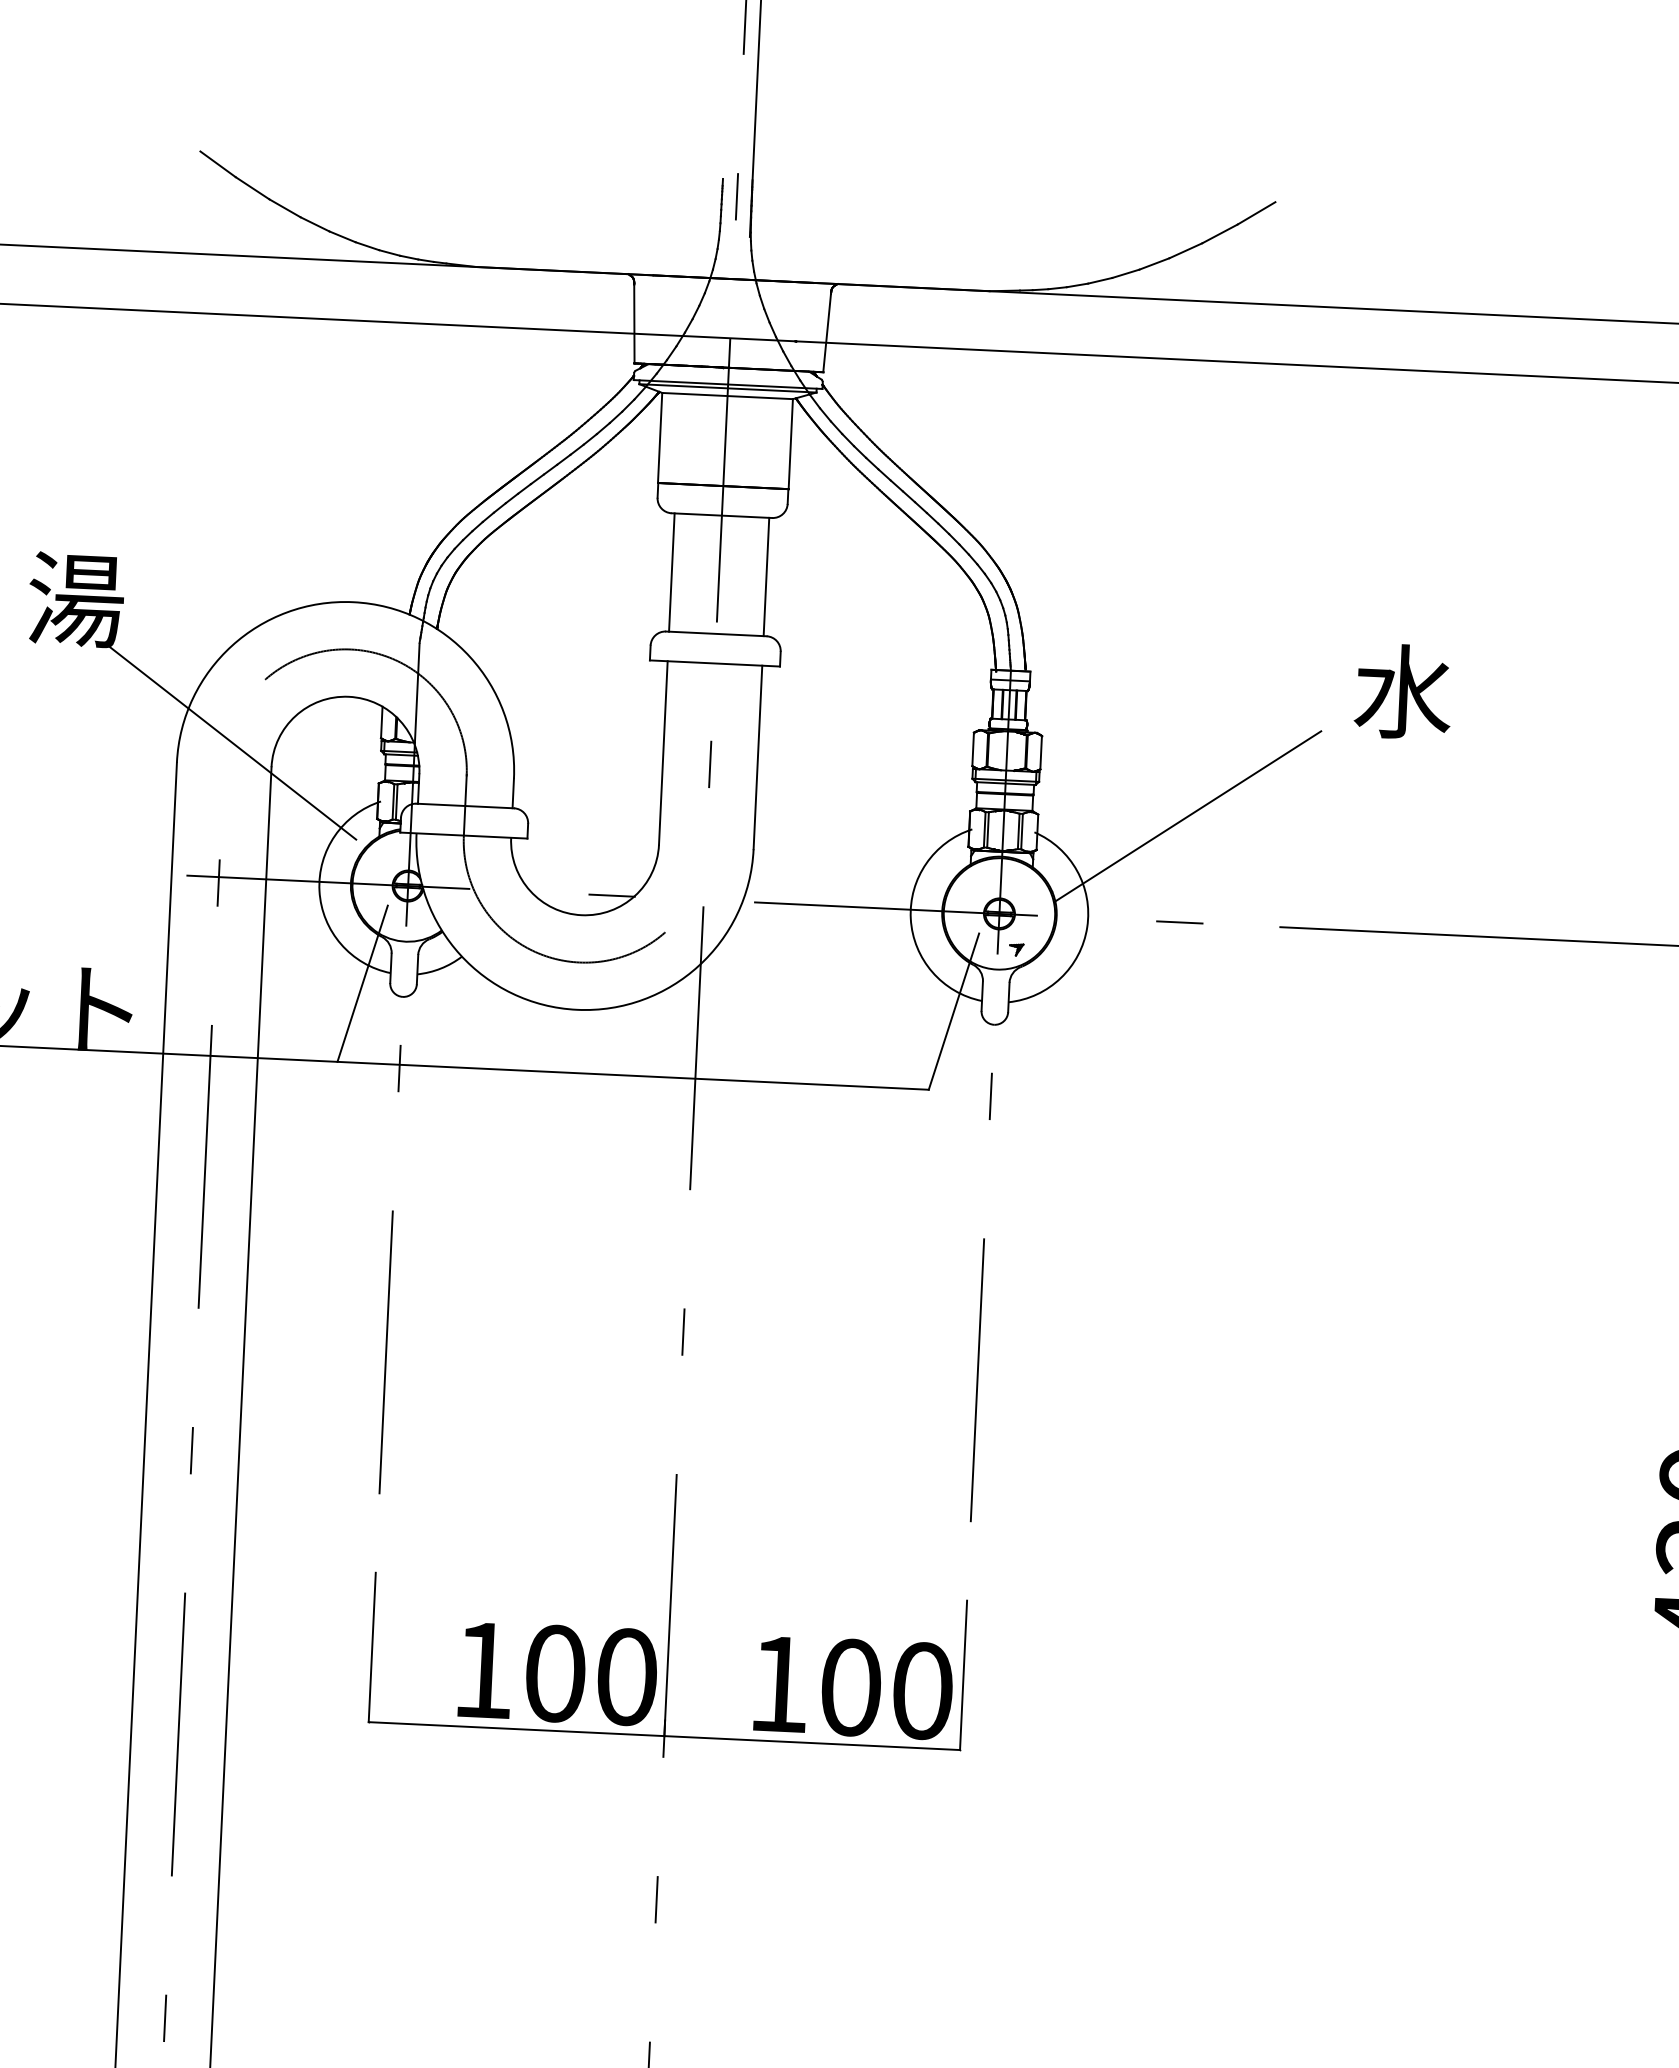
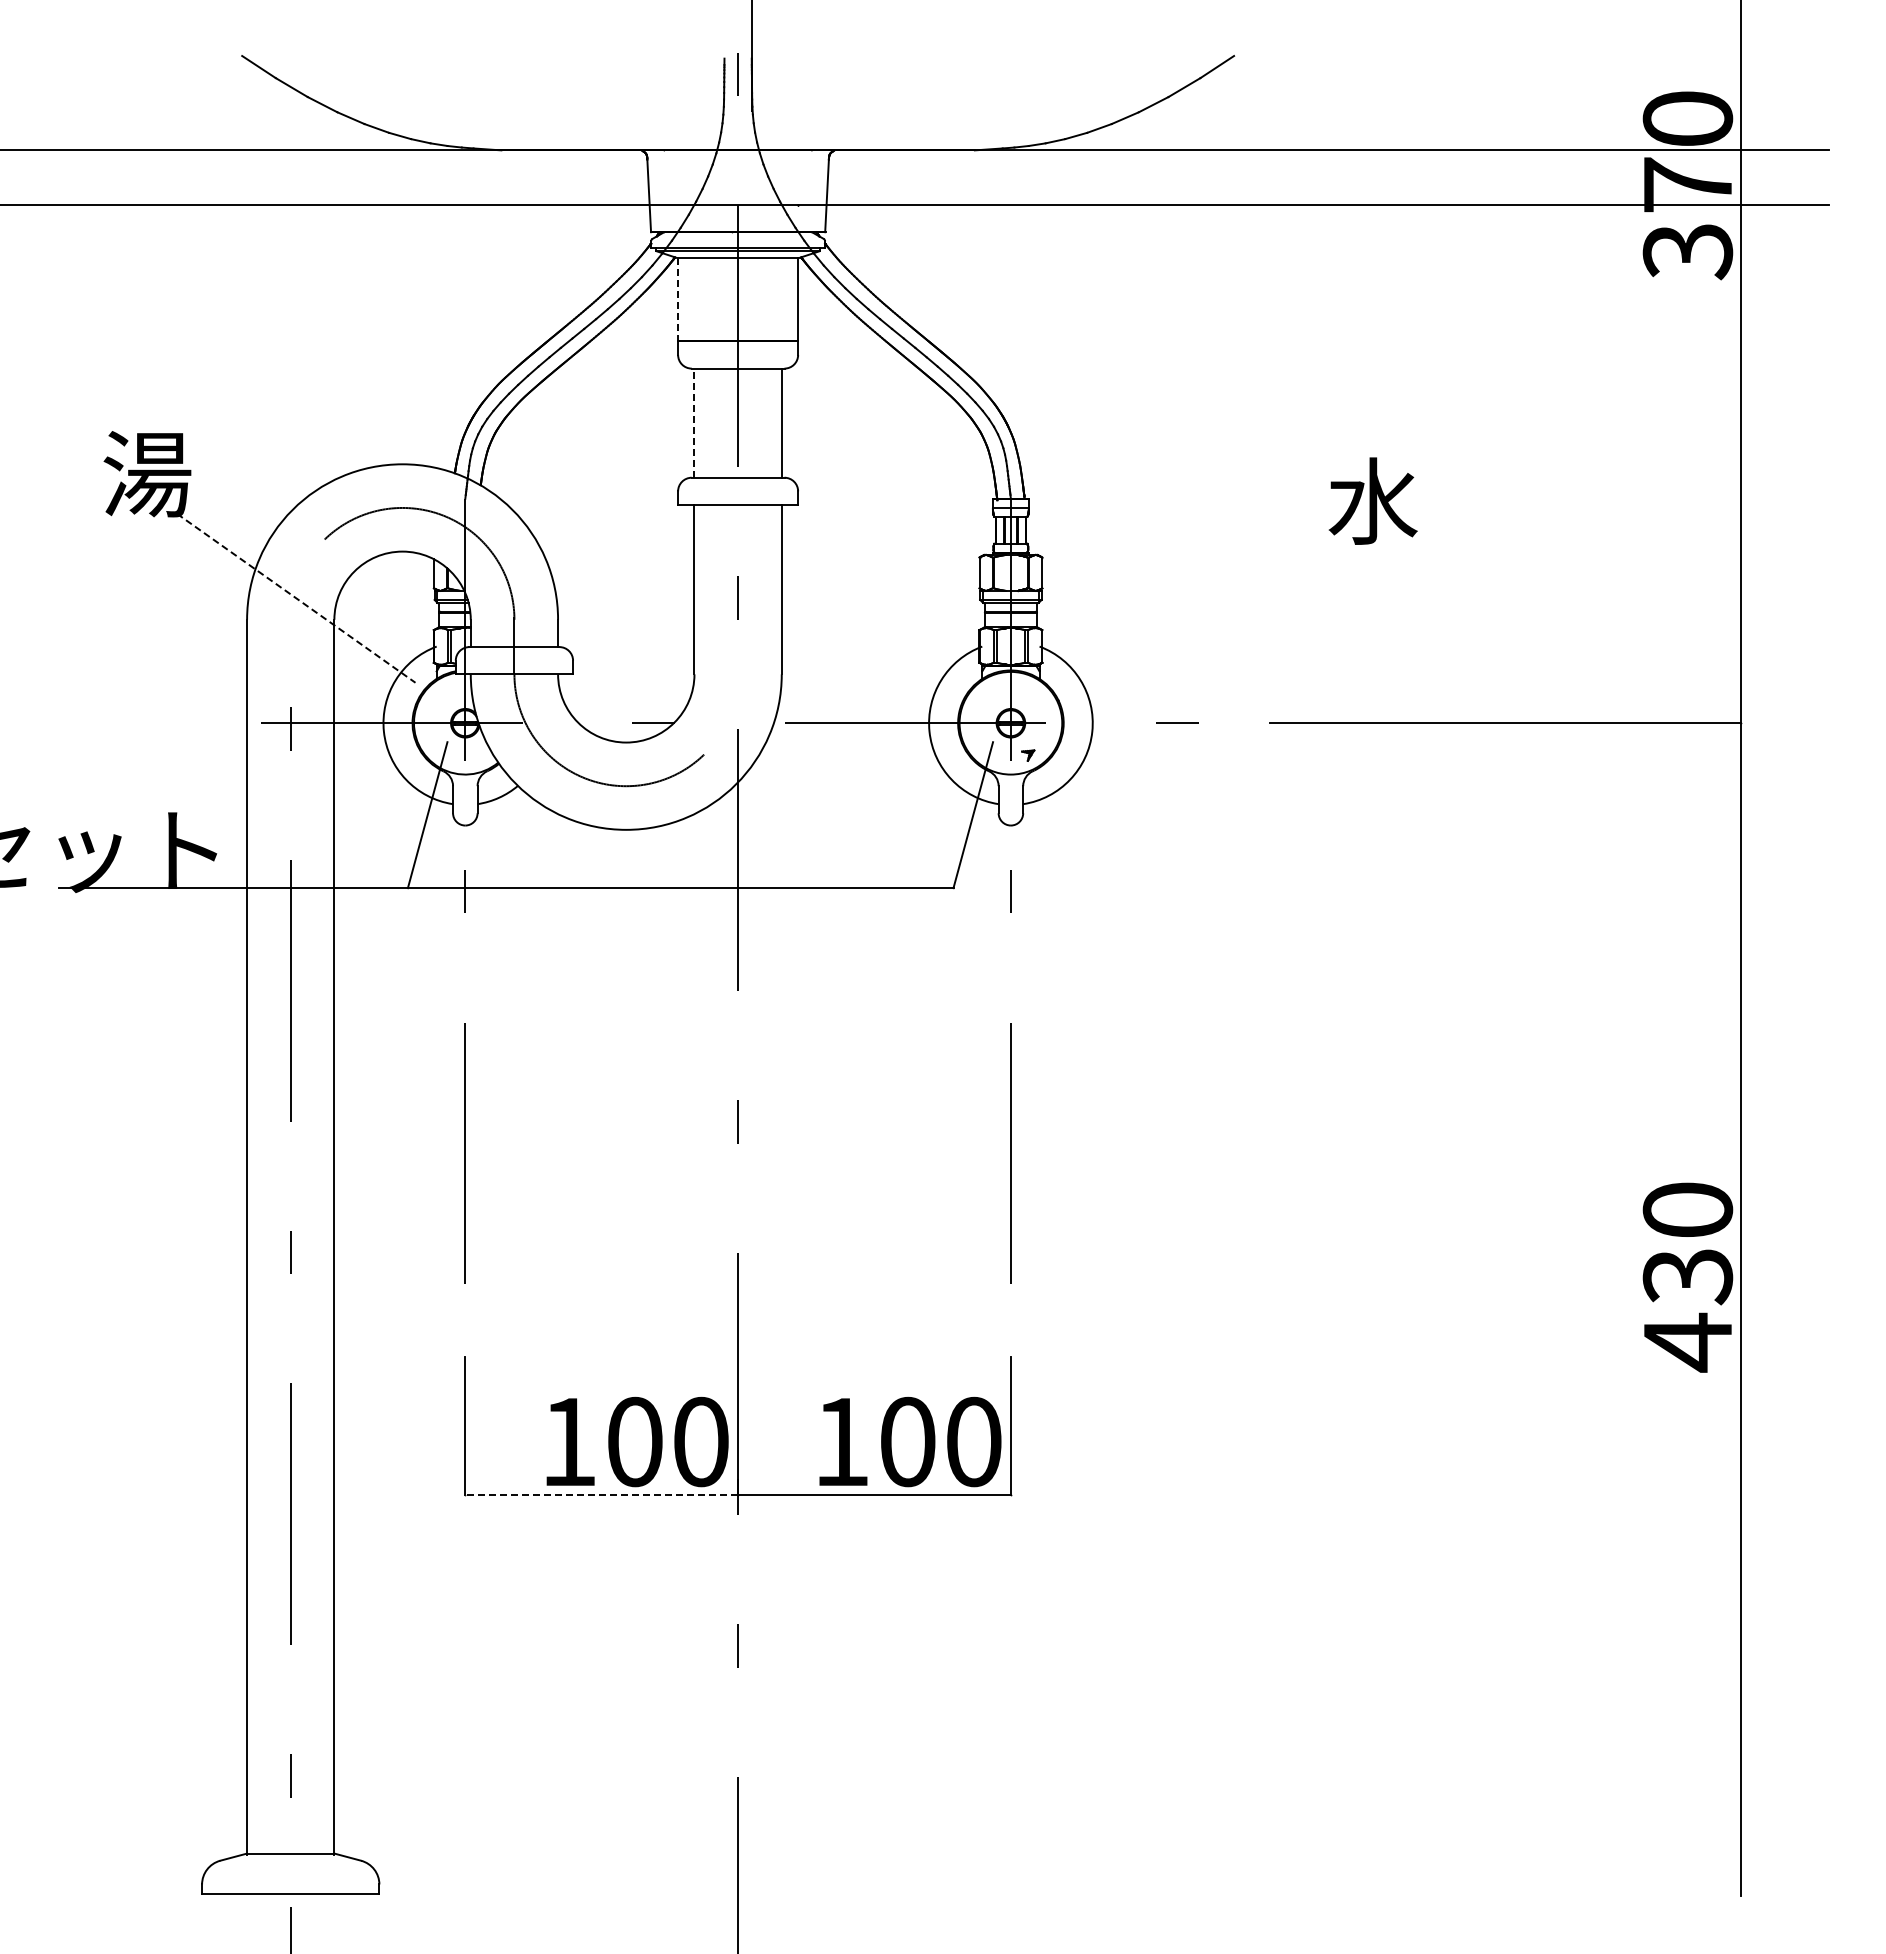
line: (659, 437) -> (677, 299), solid -> dashed
line: (671, 572) -> (694, 423), solid -> dashed
line: (231, 742) -> (296, 598), solid -> dashed
line: (1187, 816) -> (1179, 625), removed
line: (516, 1728) -> (601, 1494), solid -> dashed

